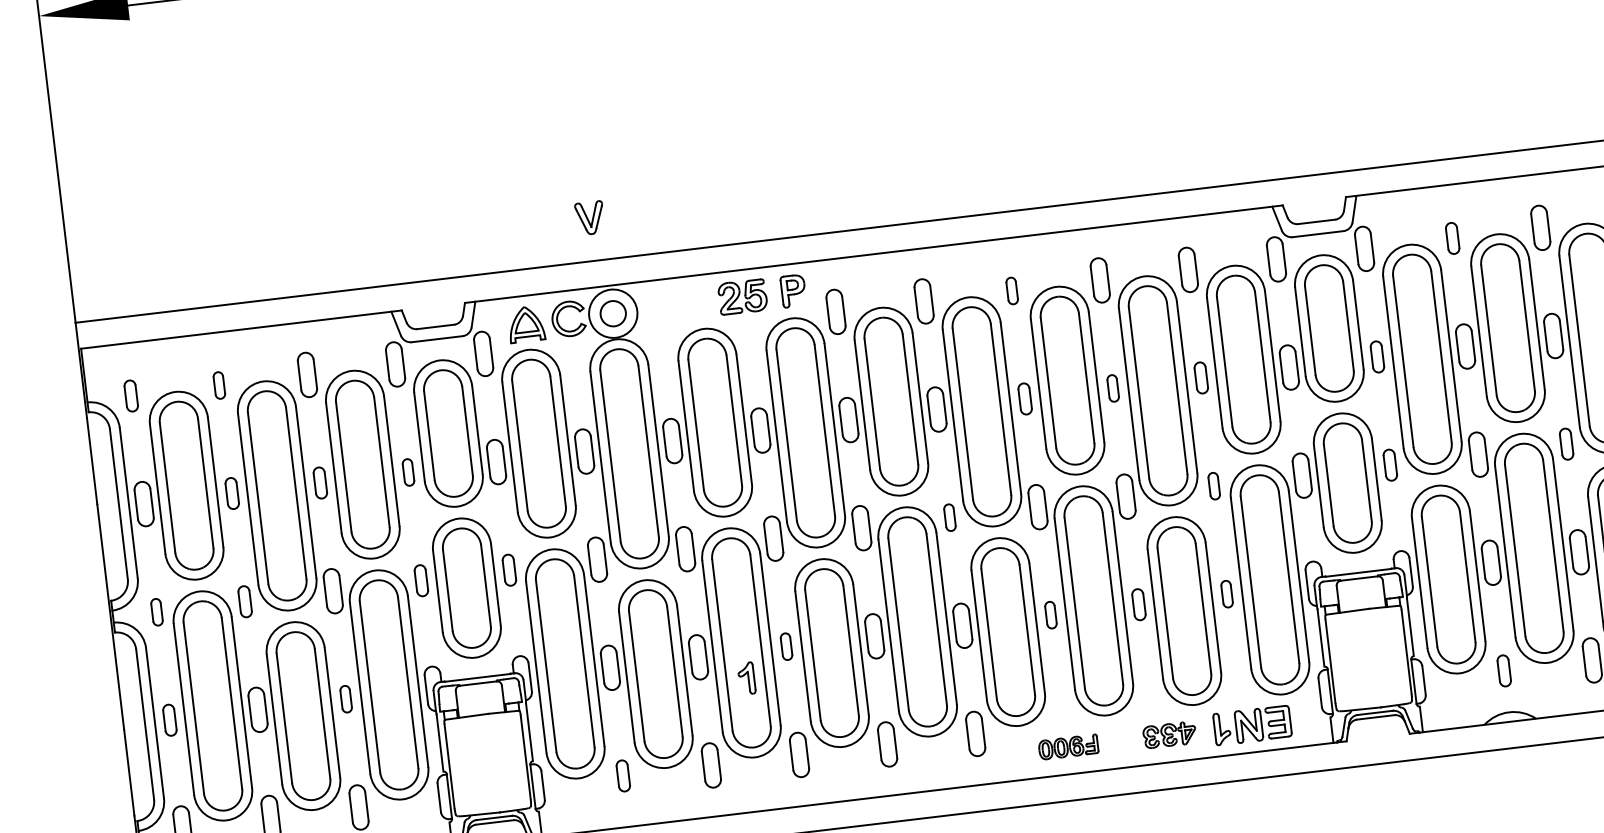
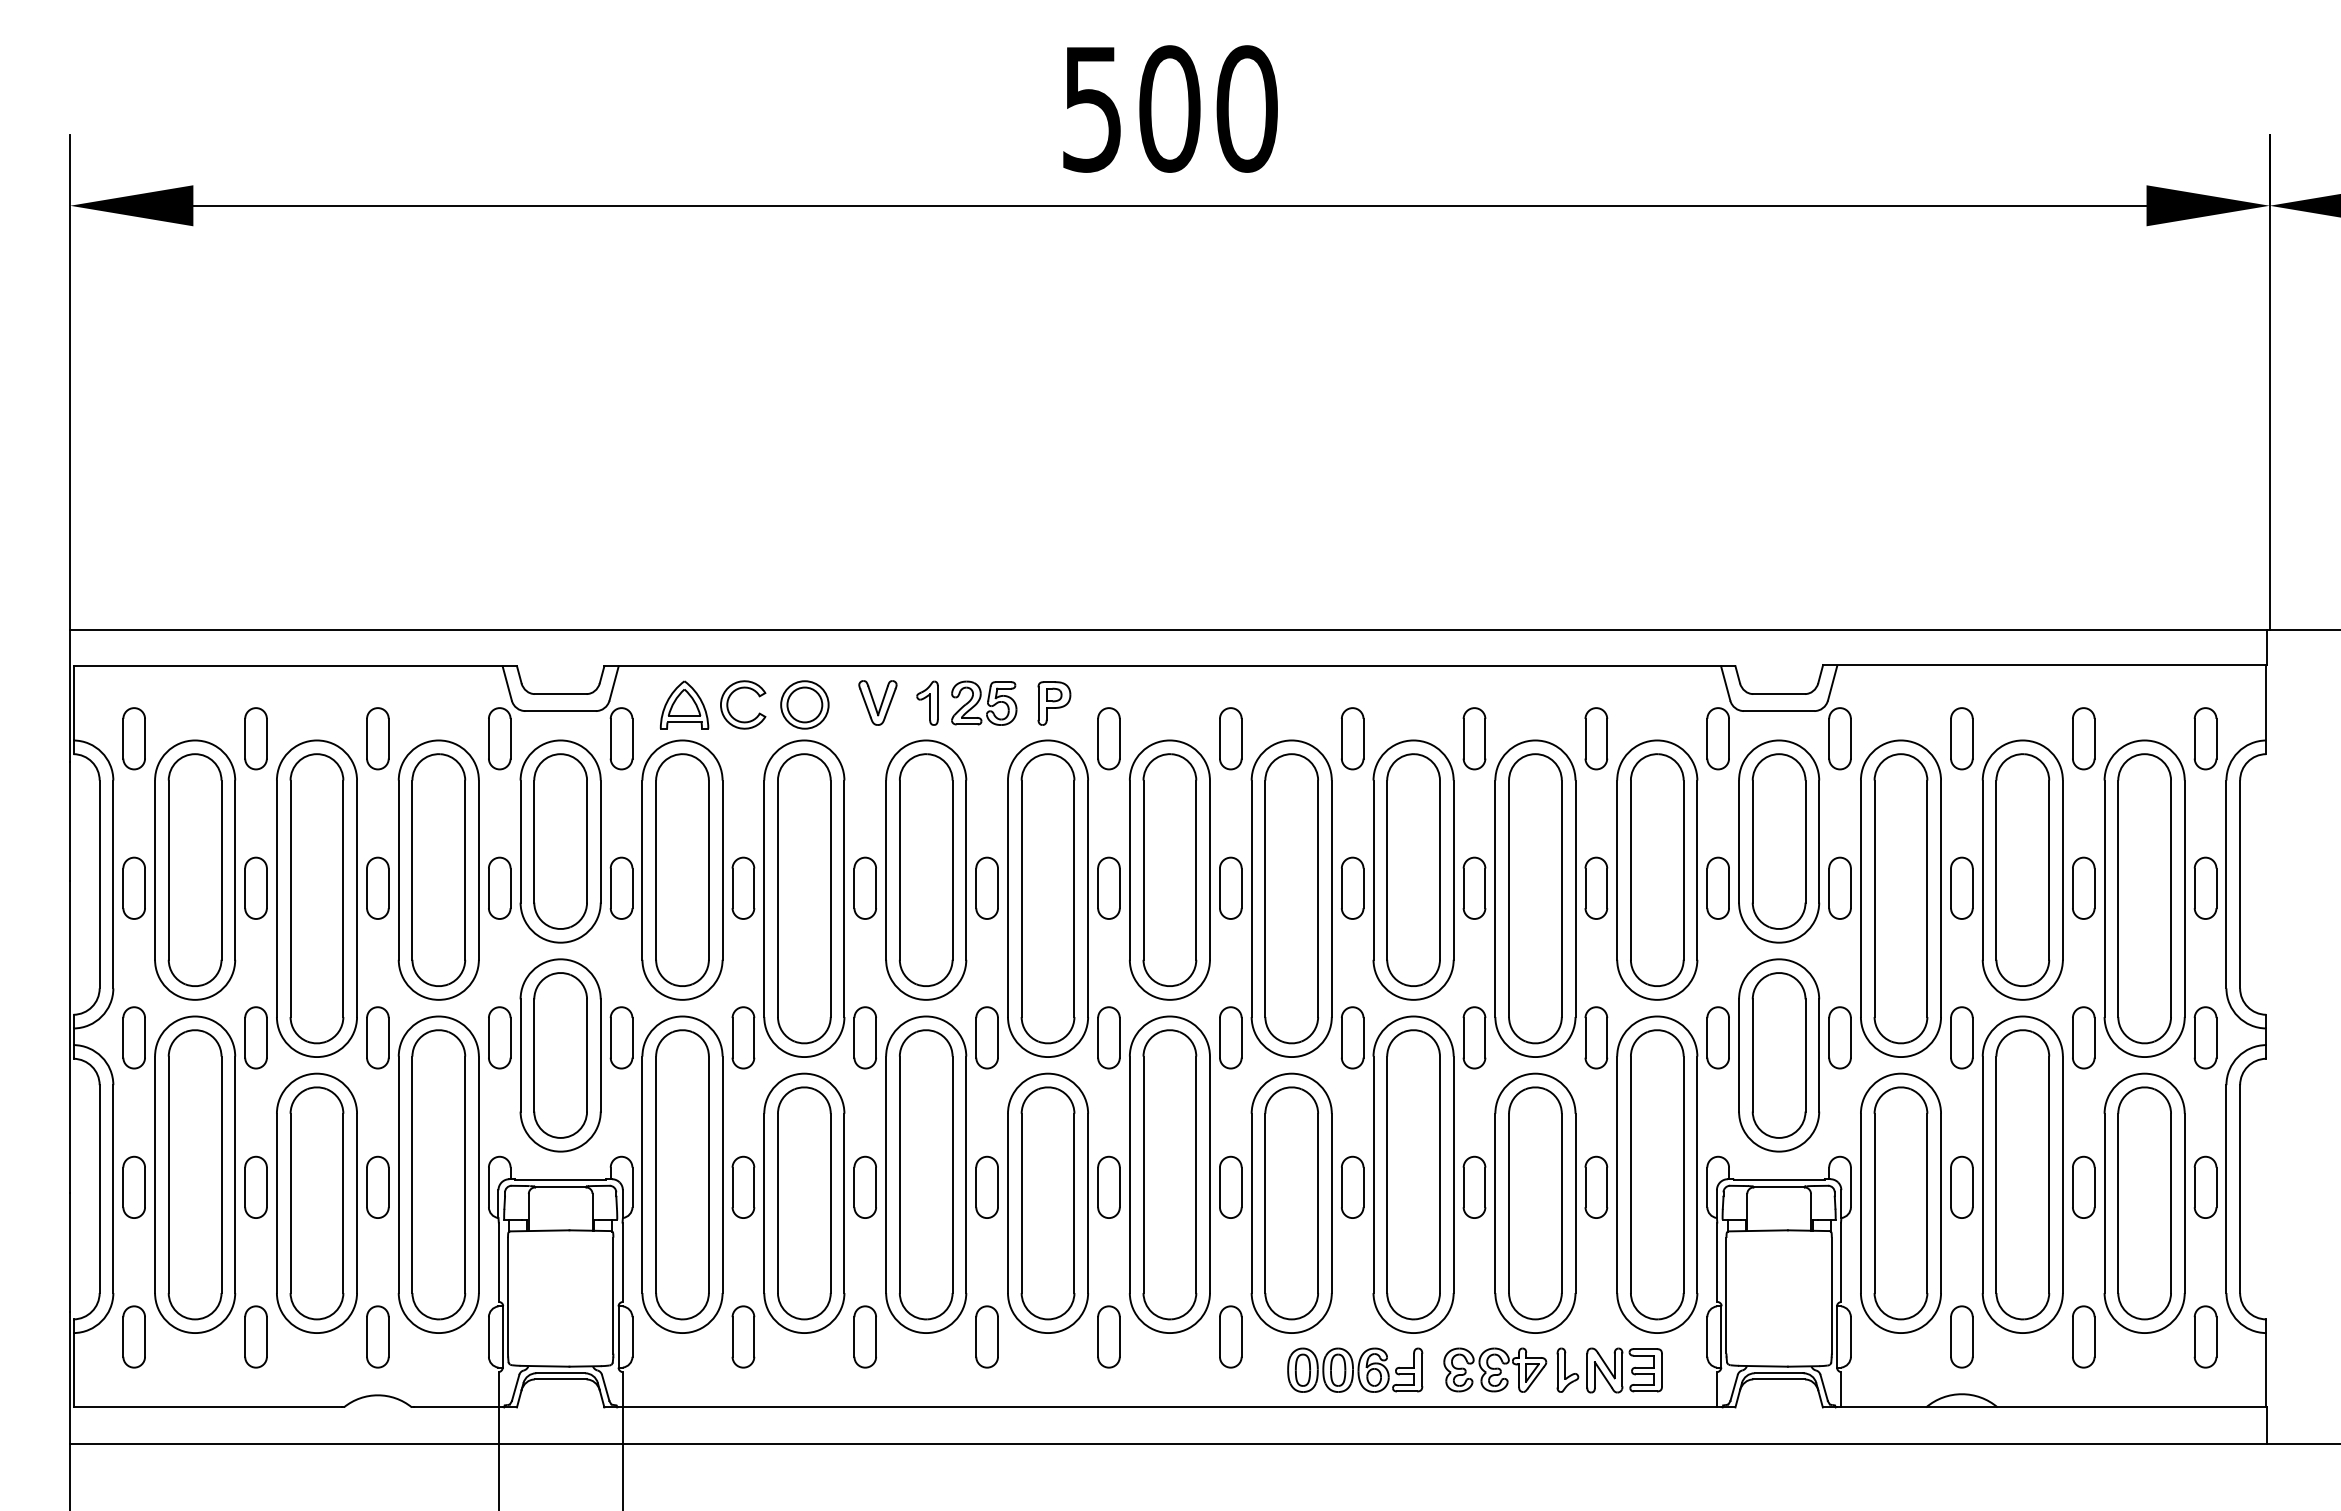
part: (589, 217) -> (877, 702), moved
part: (1452, 238) -> (1961, 738), size x1.43
part: (1012, 290) -> (1352, 738), size x1.67
circle: (612, 313) -> (804, 704), size x0.71
part: (1377, 356) -> (1839, 887), size x1.43
part: (1201, 377) -> (1596, 887), size x1.43
part: (218, 385) -> (255, 738), size x1.67
part: (1113, 387) -> (1474, 887), size x1.67
part: (130, 395) -> (133, 738), size x1.43
part: (1024, 398) -> (1352, 887), size x1.43
part: (1566, 443) -> (2083, 1037), size x1.43
part: (1389, 464) -> (1839, 1037), size x1.43
part: (408, 472) -> (499, 887), size x1.67
part: (320, 482) -> (377, 887), size x1.43
part: (1214, 485) -> (1596, 1037), size x1.67
part: (231, 493) -> (255, 887), size x1.43
part: (949, 517) -> (1230, 1037), size x1.67
part: (509, 569) -> (621, 1037), size x1.43
part: (421, 580) -> (499, 1037), size x1.43
part: (1227, 593) -> (1596, 1186), size x1.67
part: (244, 601) -> (255, 1037), size x1.43
part: (1138, 604) -> (1474, 1186), size x1.43
part: (156, 612) -> (133, 1037), size x1.67
part: (1050, 614) -> (1352, 1186), size x1.67
part: (786, 646) -> (986, 1186), size x1.67
part: (1503, 670) -> (1961, 1336), size x1.43
part: (746, 678) -> (927, 702), moved
part: (345, 698) -> (377, 1186), size x1.67
part: (169, 719) -> (133, 1186), size x1.43
part: (1169, 734) -> (1495, 1369), size x1.43
part: (1068, 746) -> (1355, 1369), size x1.67
part: (623, 775) -> (743, 1336), size x1.43

